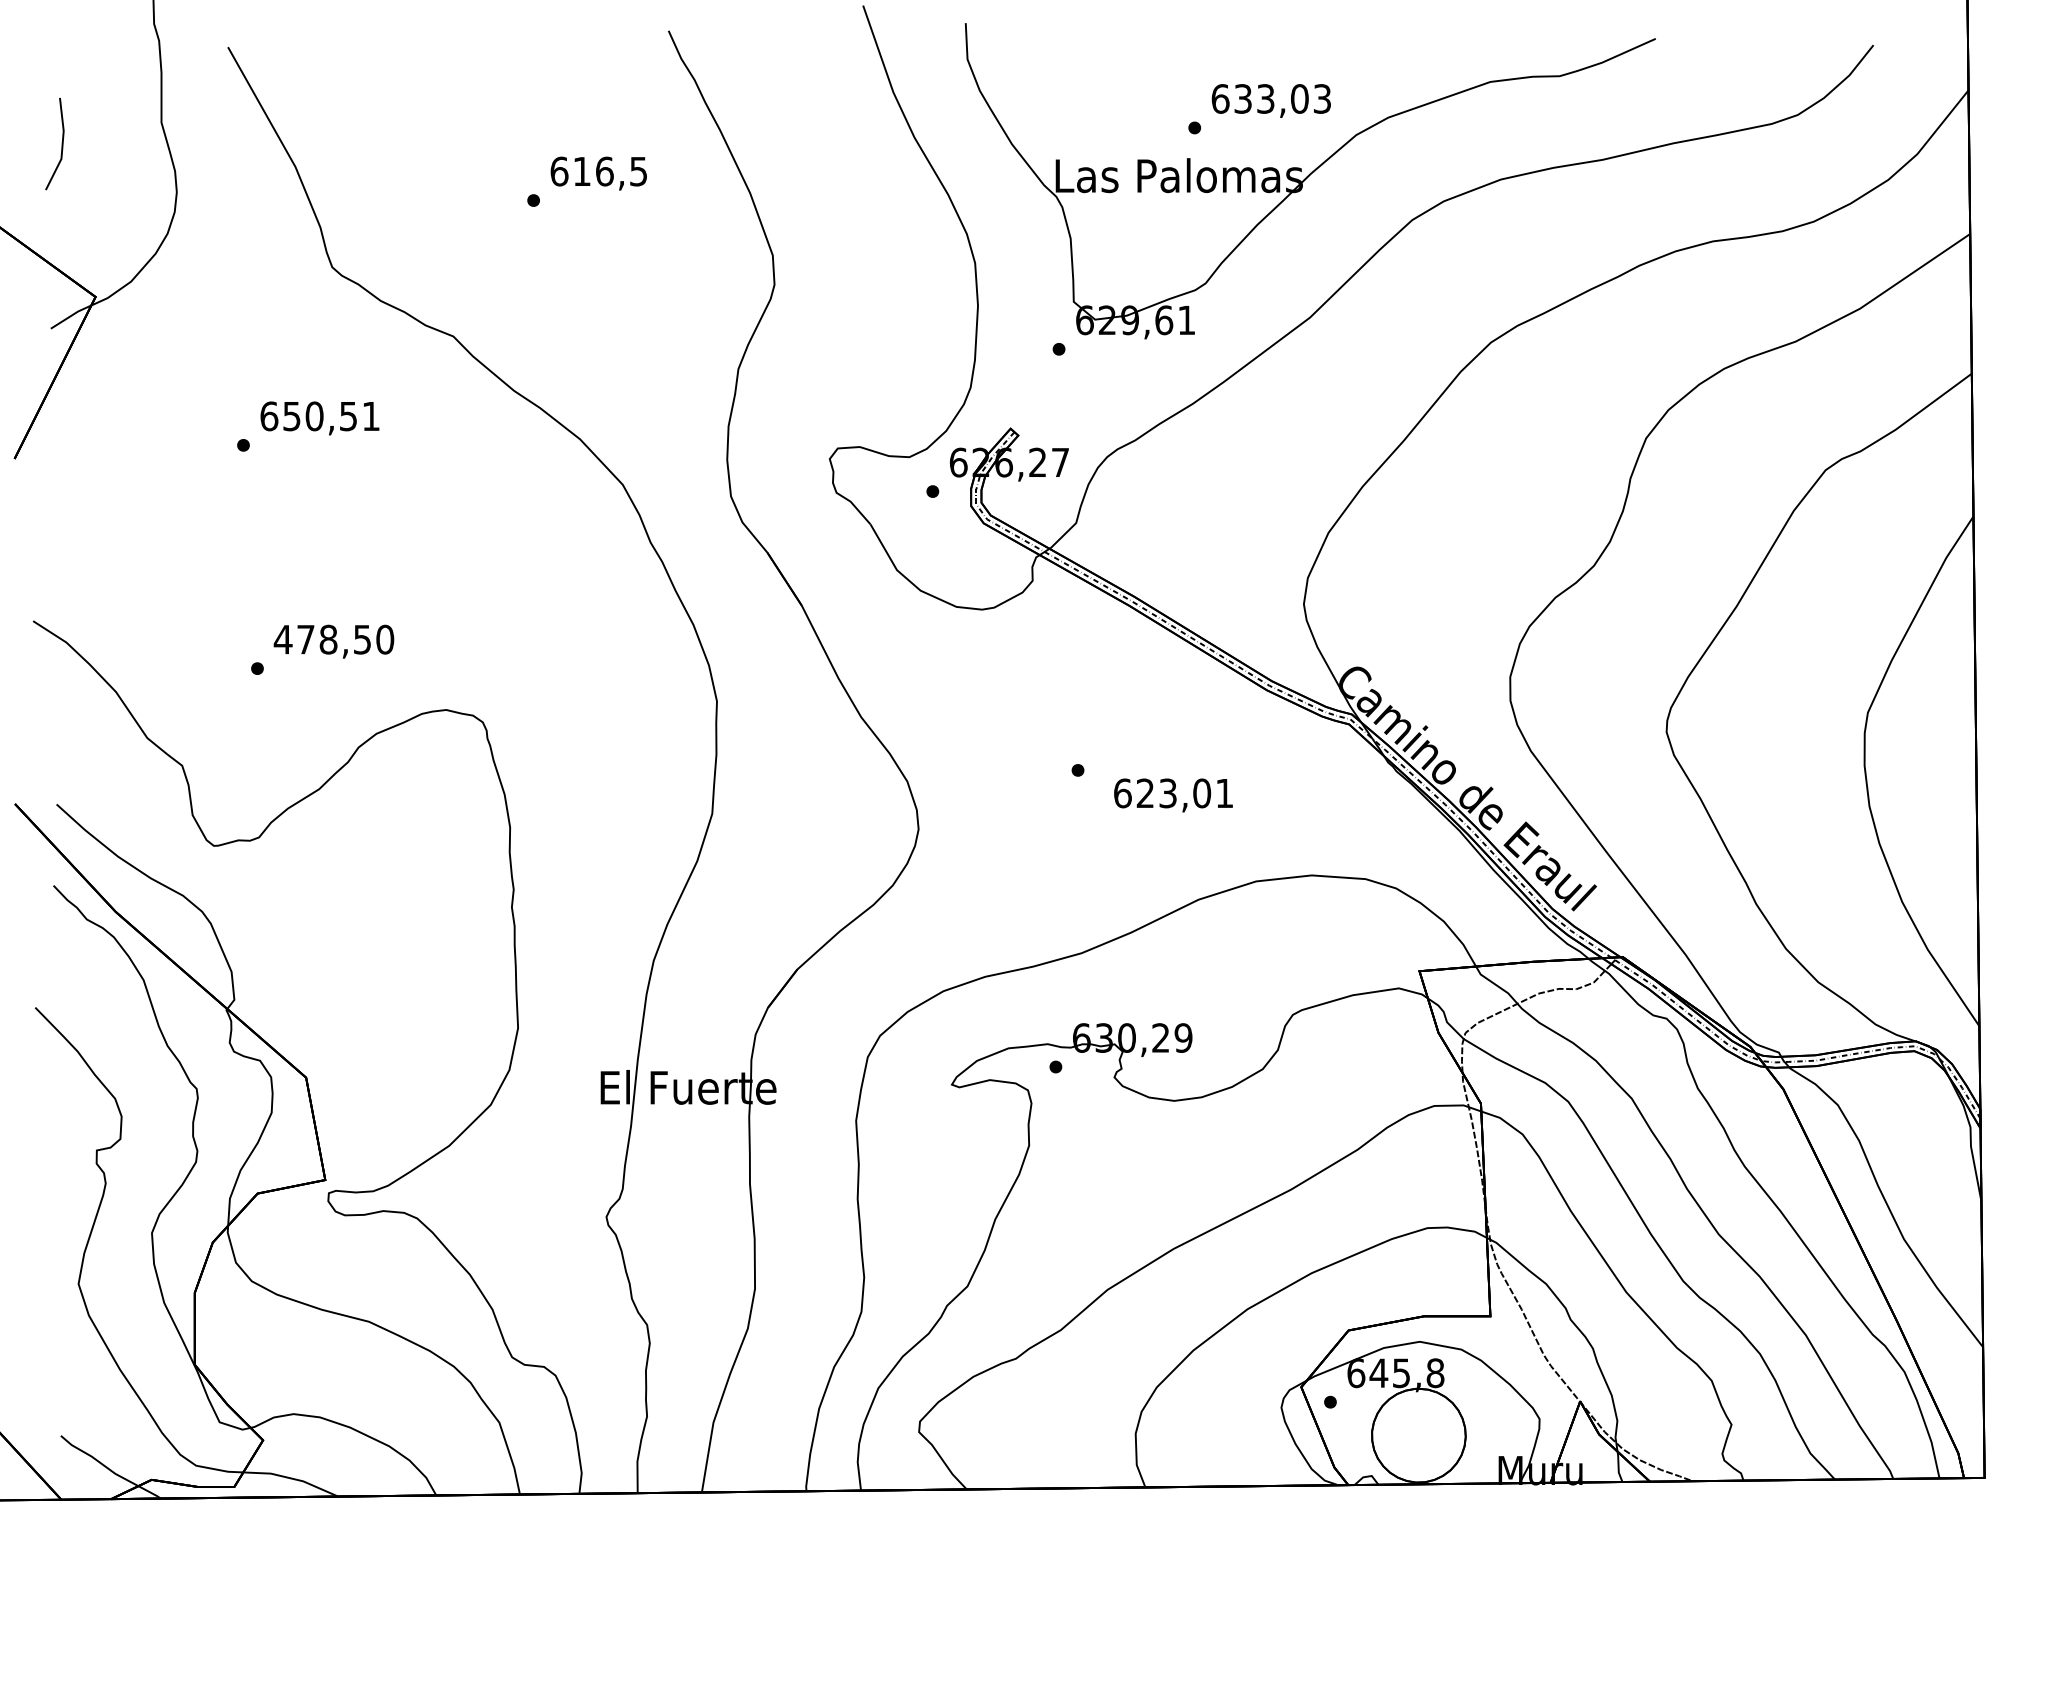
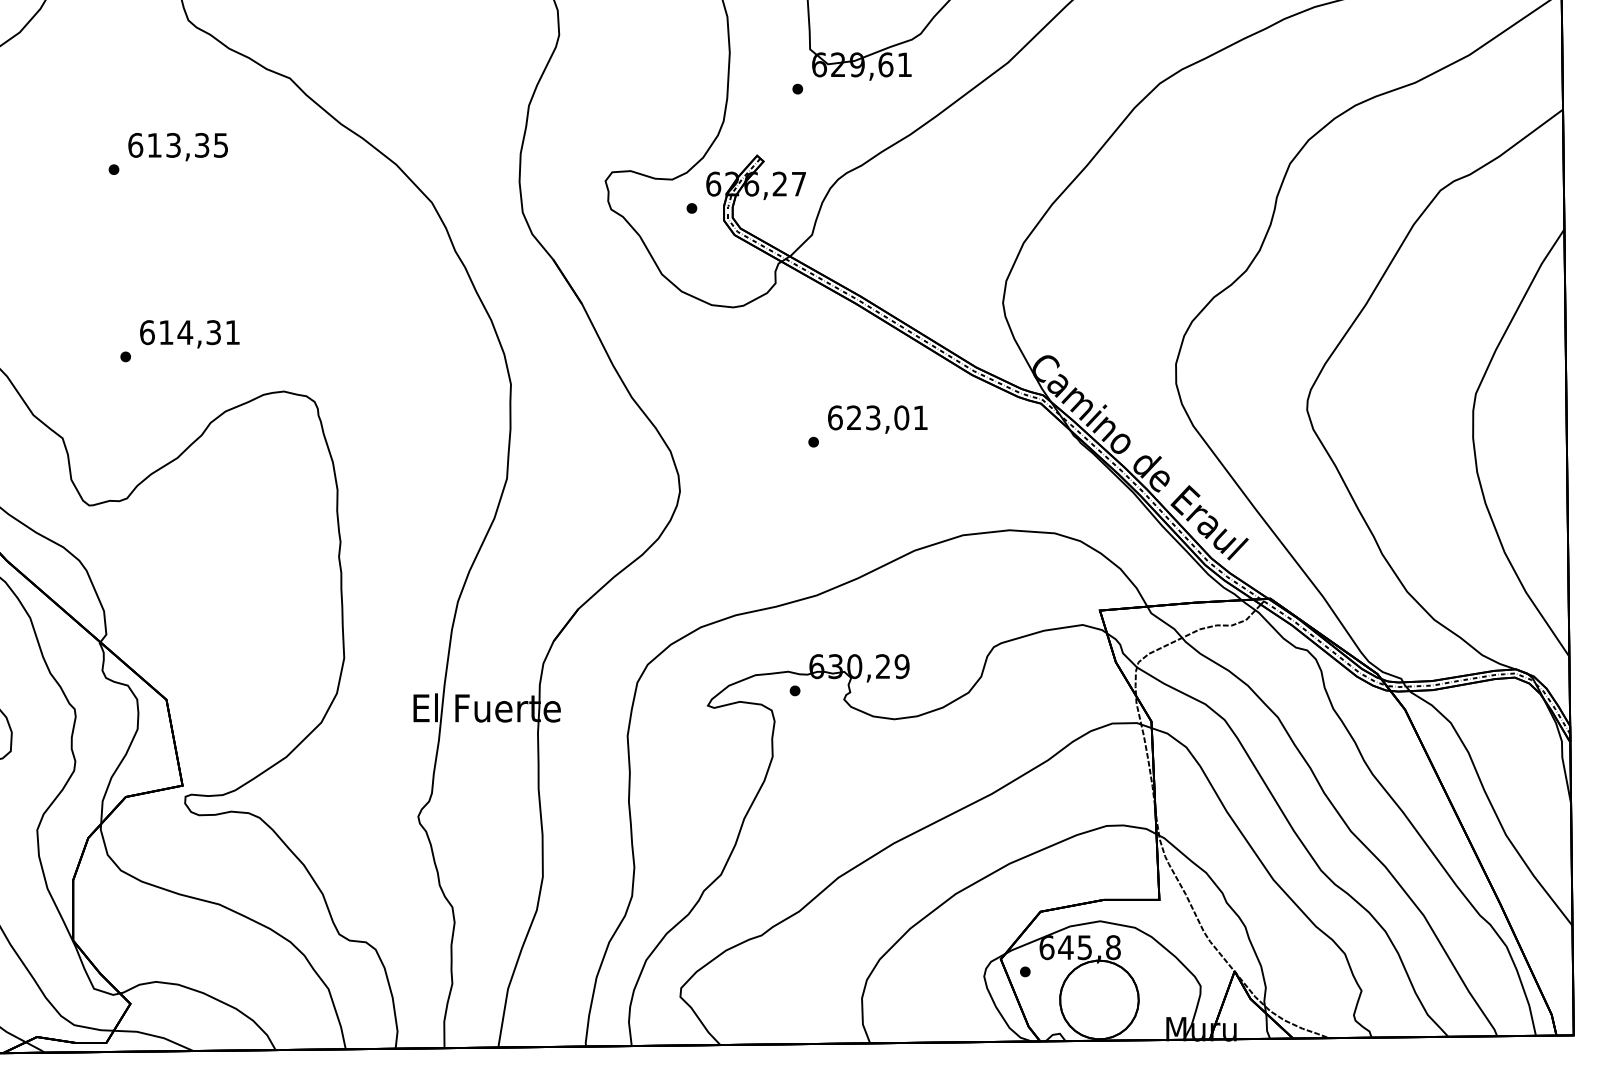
text: (331, 416) -> (187, 145), 650,51 -> 613,35
text: (333, 639) -> (189, 332), 478,50 -> 614,31
text: (1173, 795) -> (877, 419), moved

